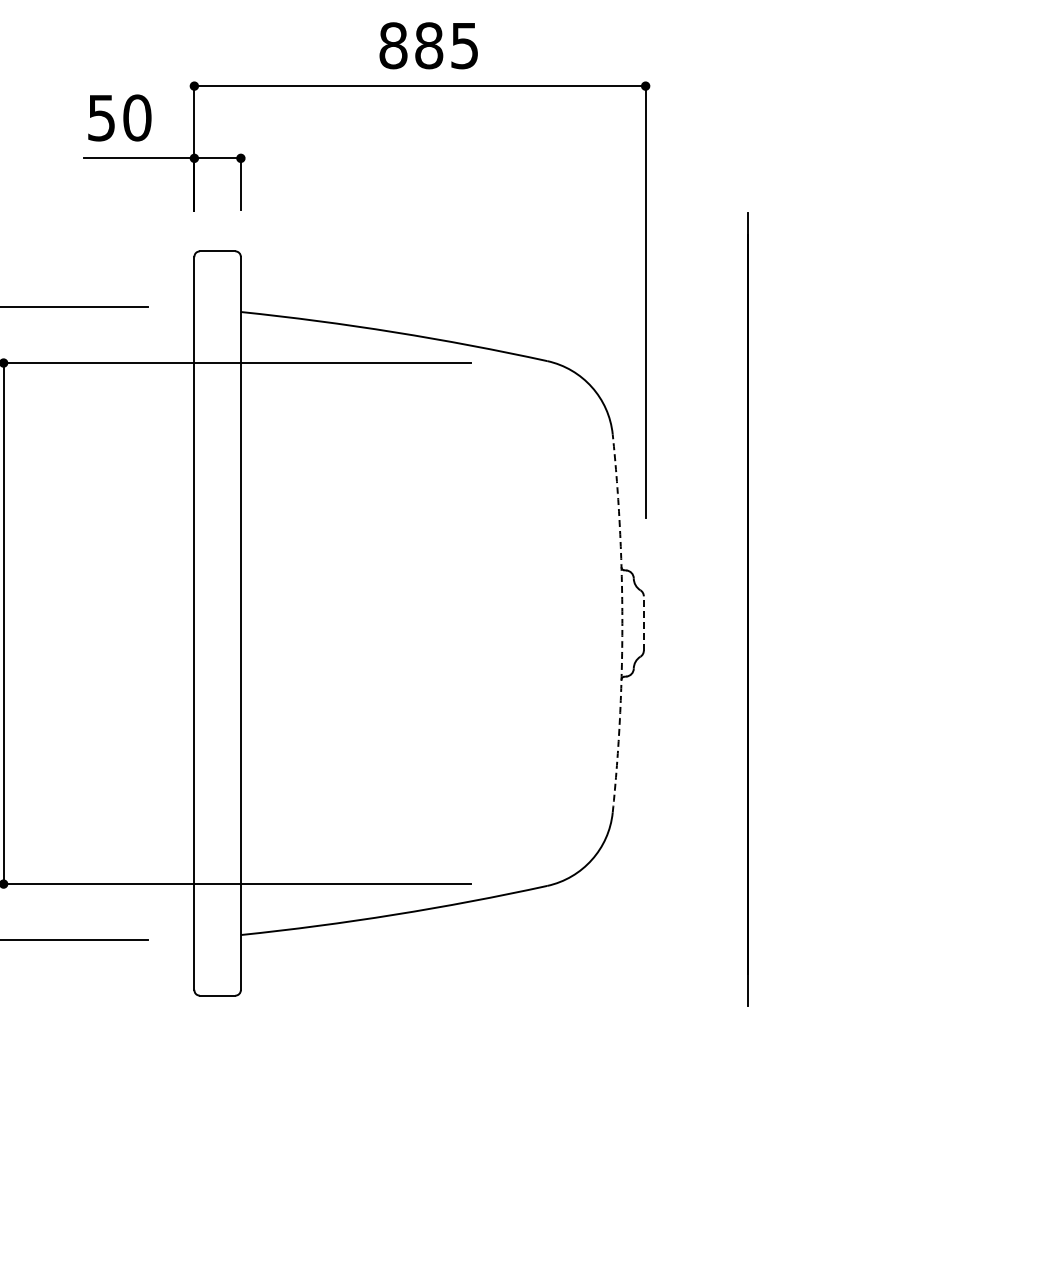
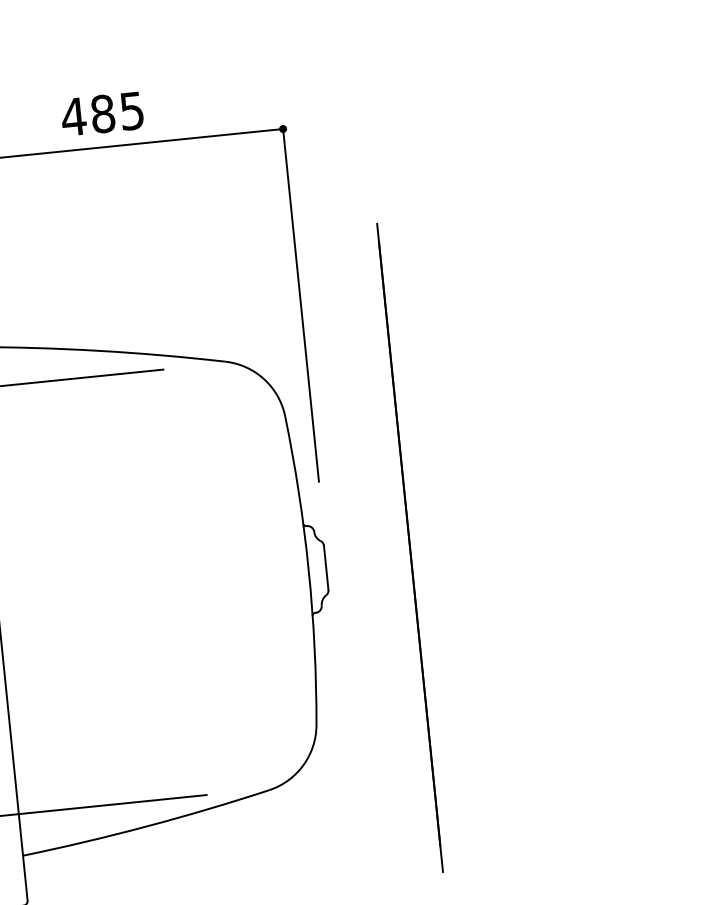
text: (393, 45) -> (73, 116), 885 -> 485
arc: (622, 623) -> (308, 569), dashed -> solid
line: (643, 623) -> (325, 567), dashed -> solid

